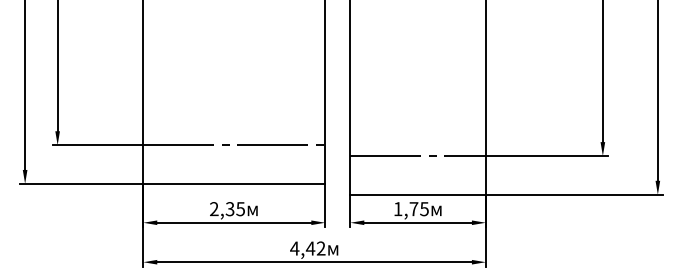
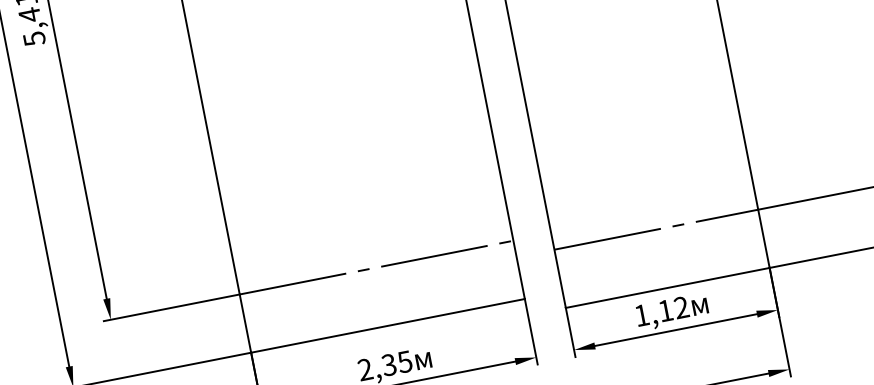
text: (418, 209) -> (672, 309), 1,75 -> 1,12

